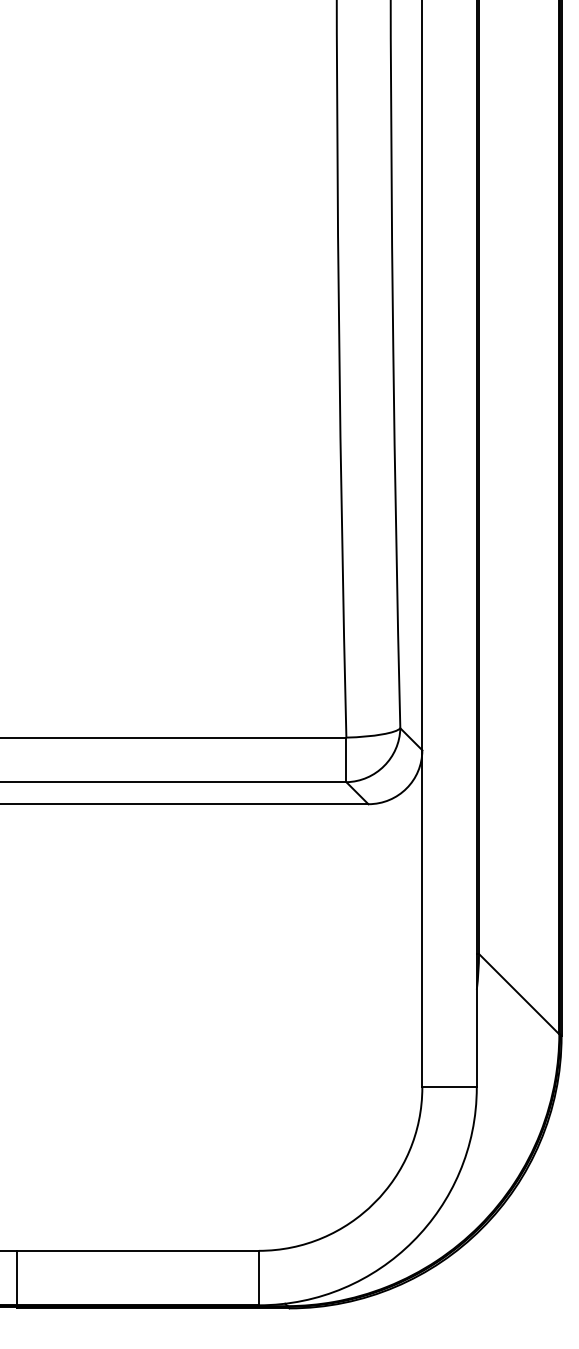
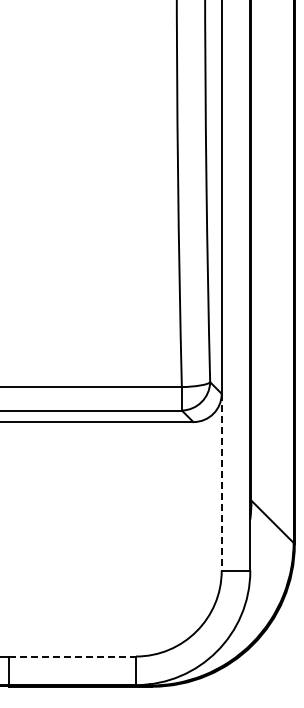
line: (421, 919) -> (221, 482), solid -> dashed
line: (139, 1250) -> (73, 656), solid -> dashed

